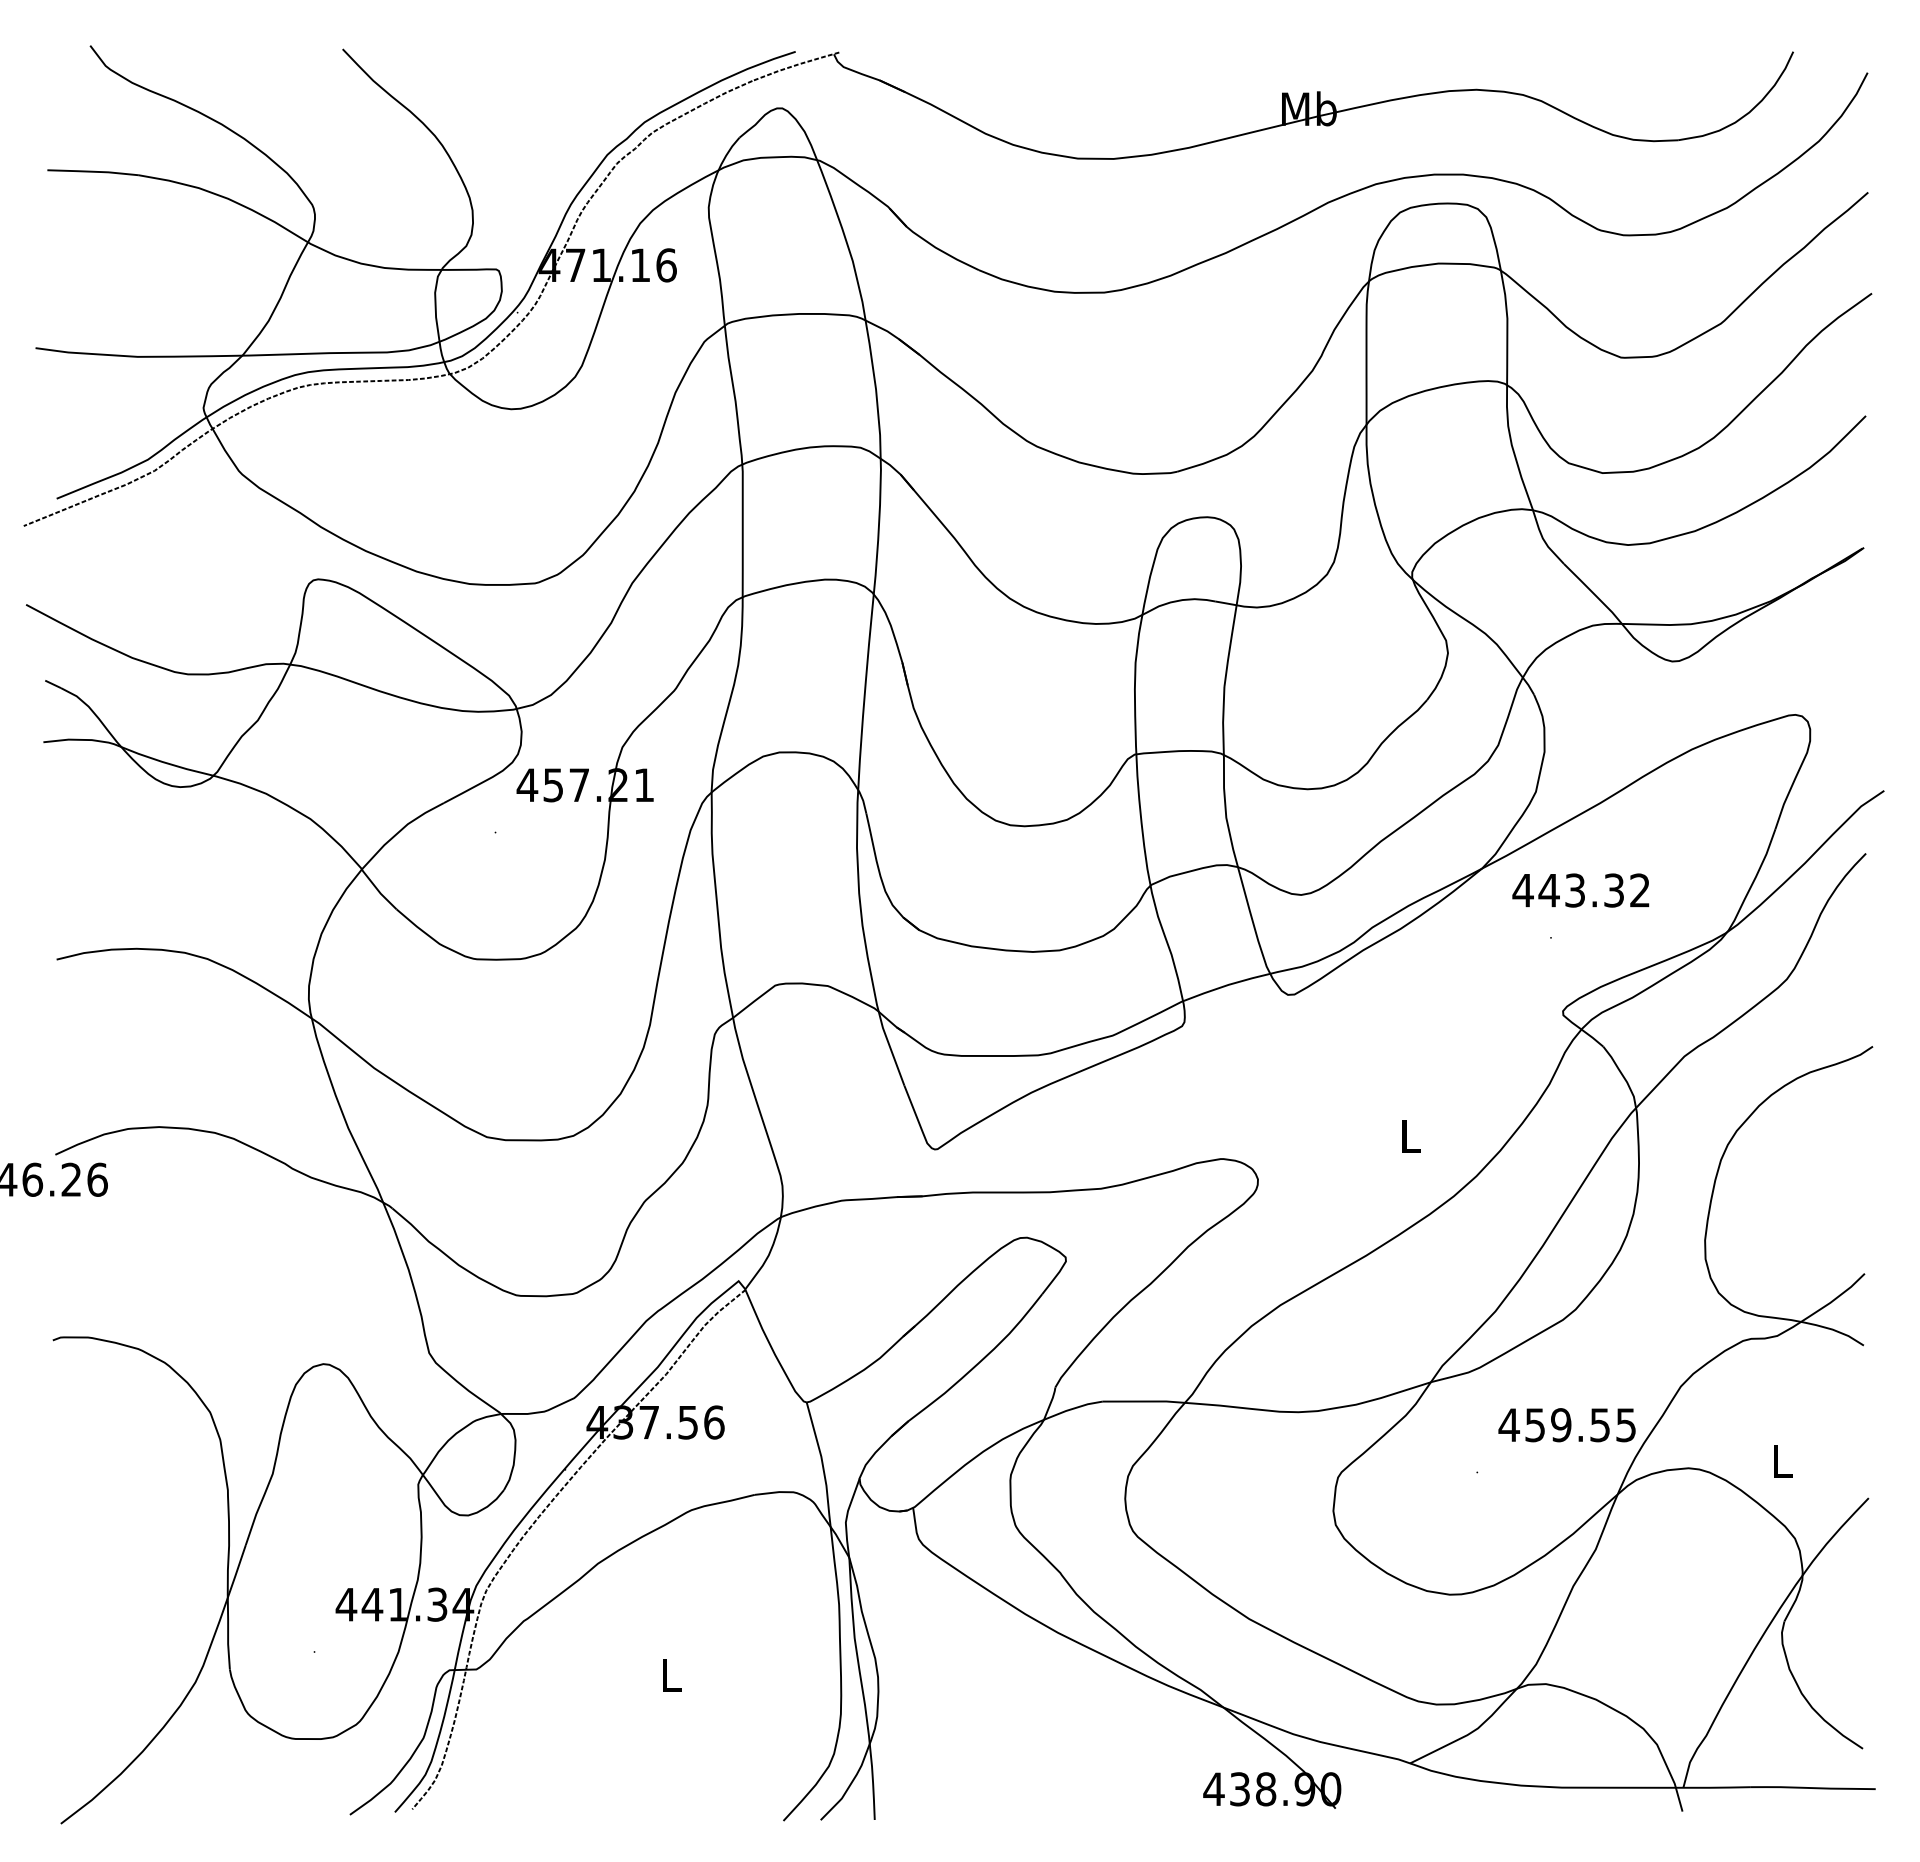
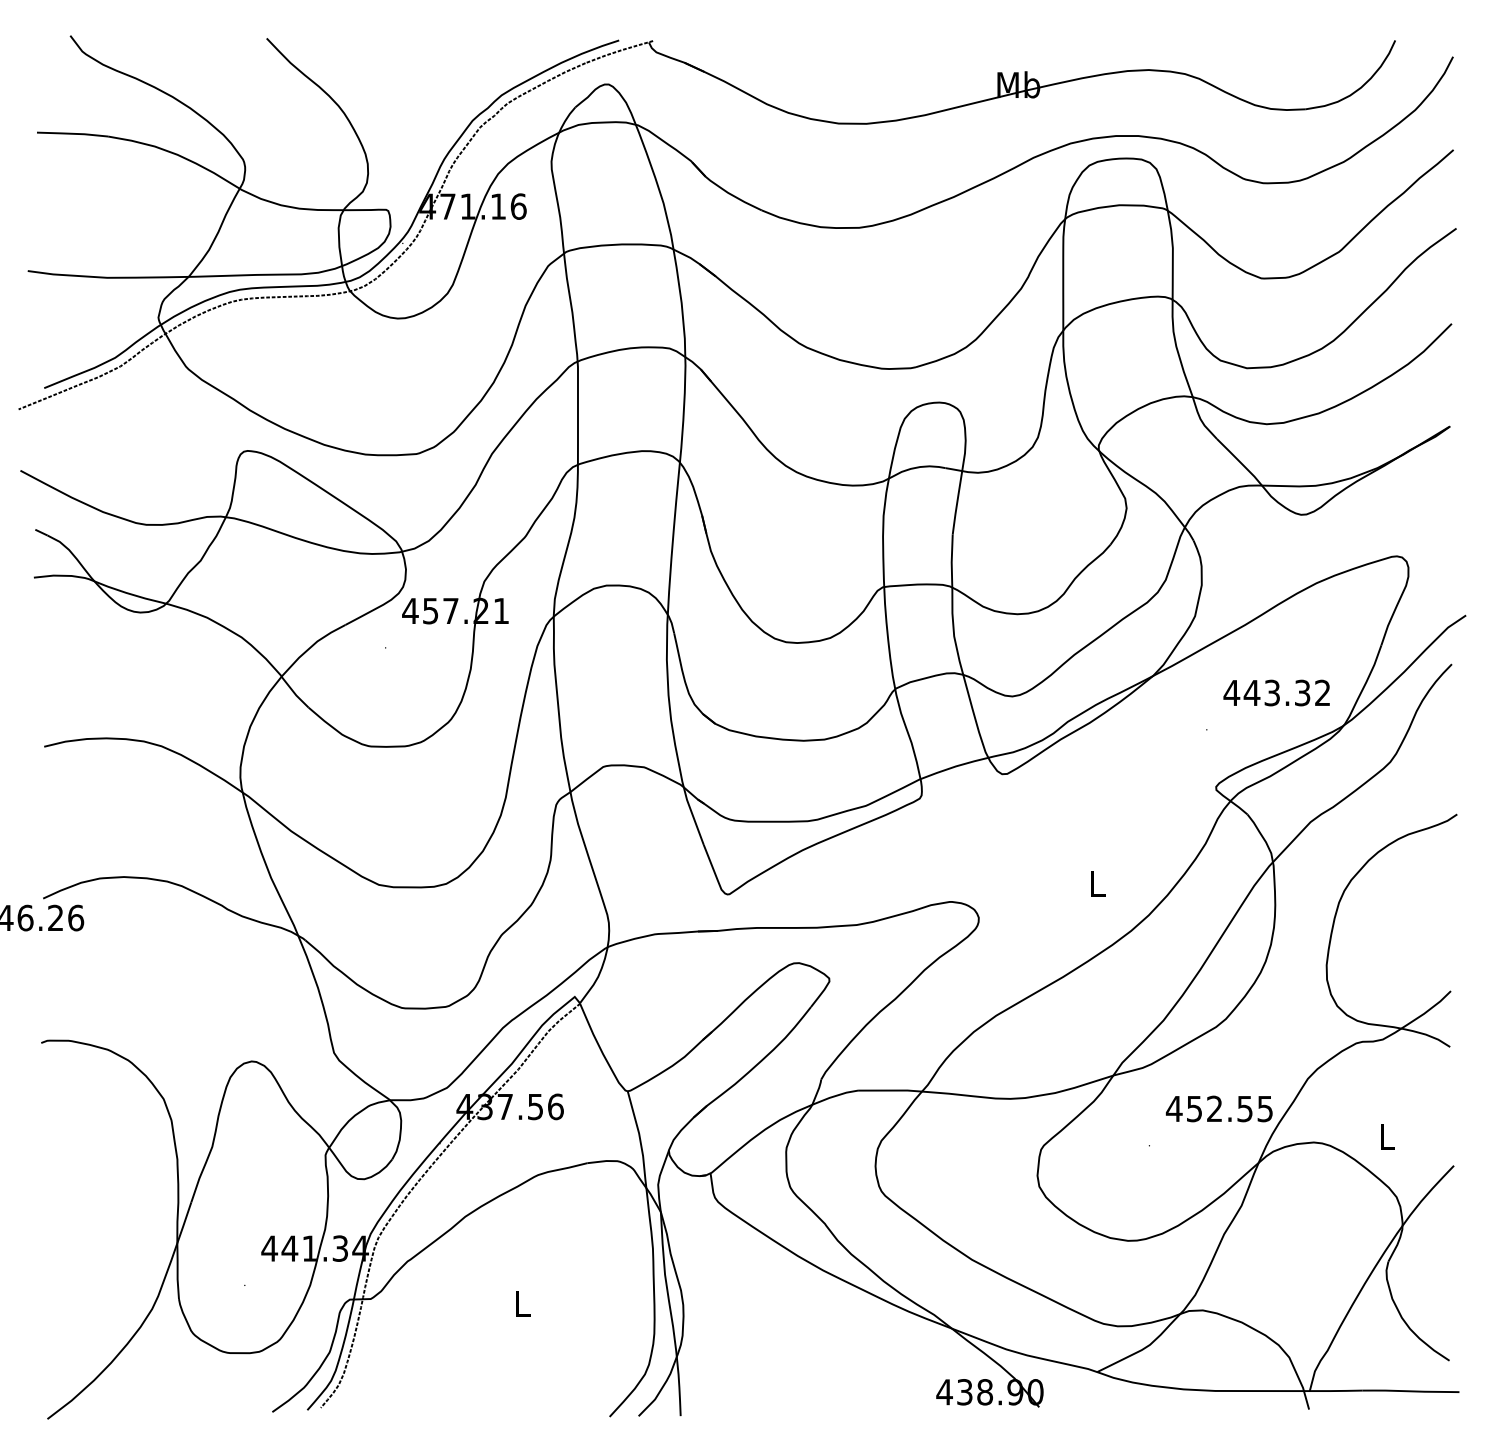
text: (1580, 890) -> (1276, 692), moved
text: (1561, 1425) -> (1214, 1109), 459.55 -> 452.55

